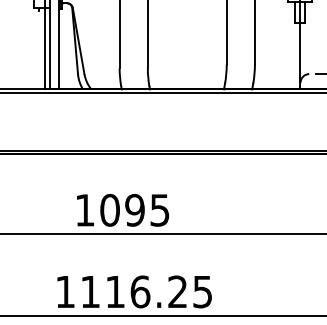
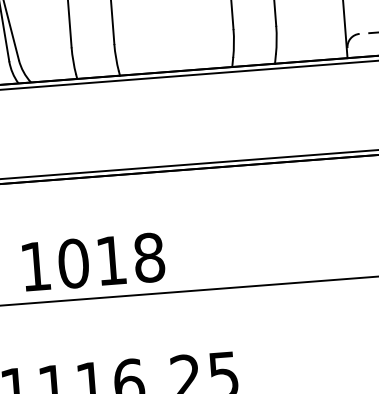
text: (147, 209) -> (130, 257), 1095 -> 1018

